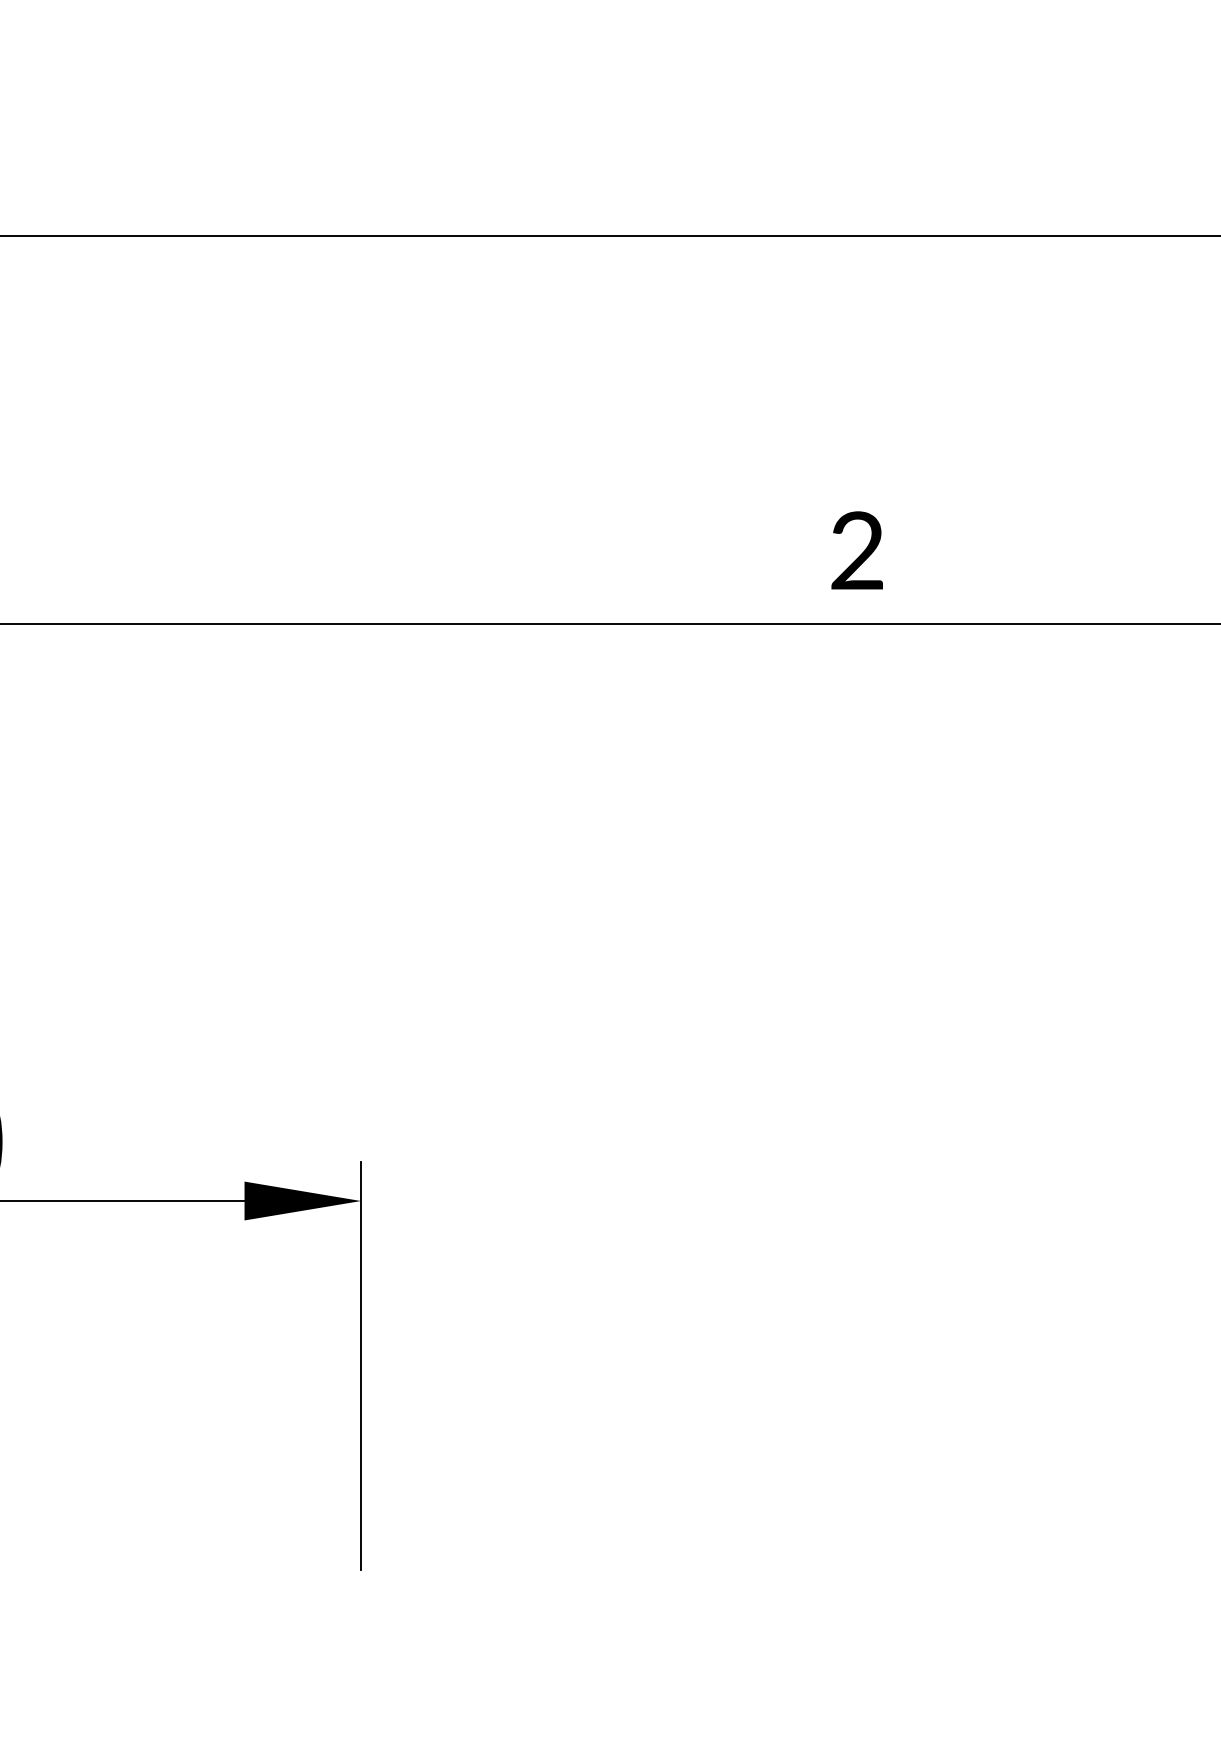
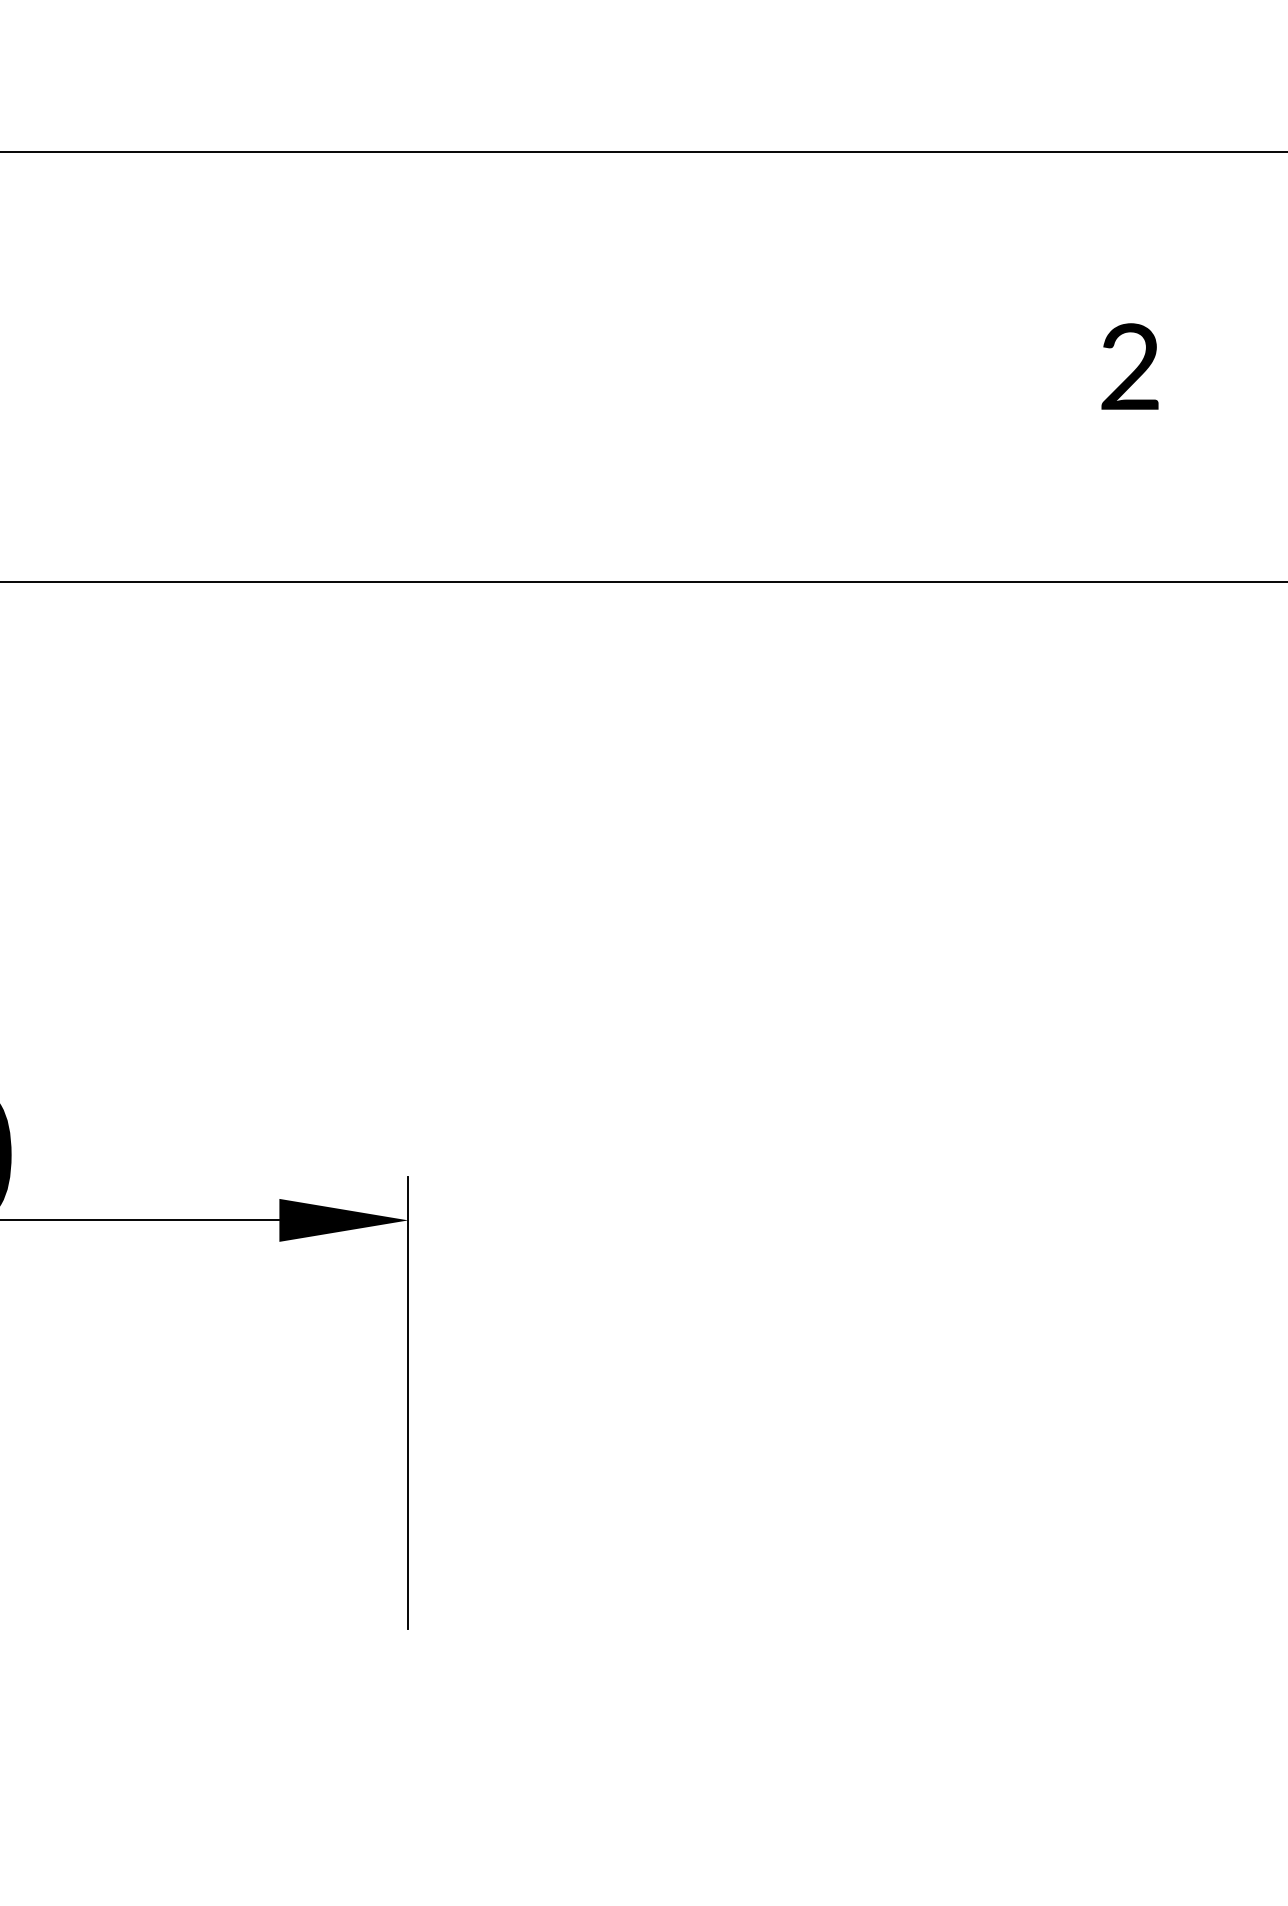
text: (856, 550) -> (1129, 366), moved

